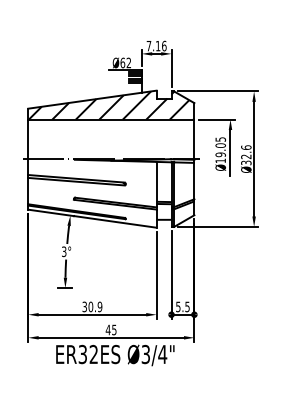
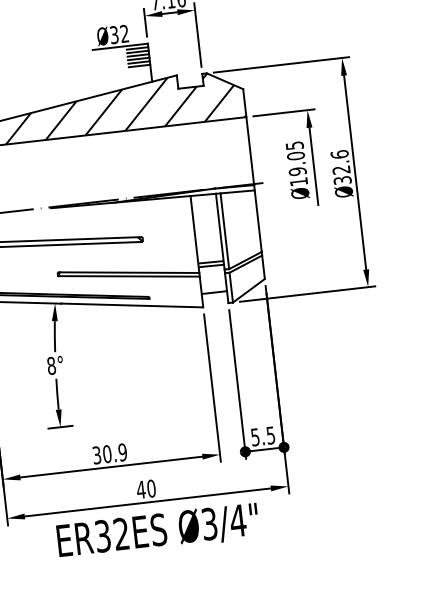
text: (122, 62) -> (113, 34), Ø62 -> Ø32
text: (64, 251) -> (51, 365), 3° -> 8°
text: (114, 329) -> (151, 487), 45 -> 40

